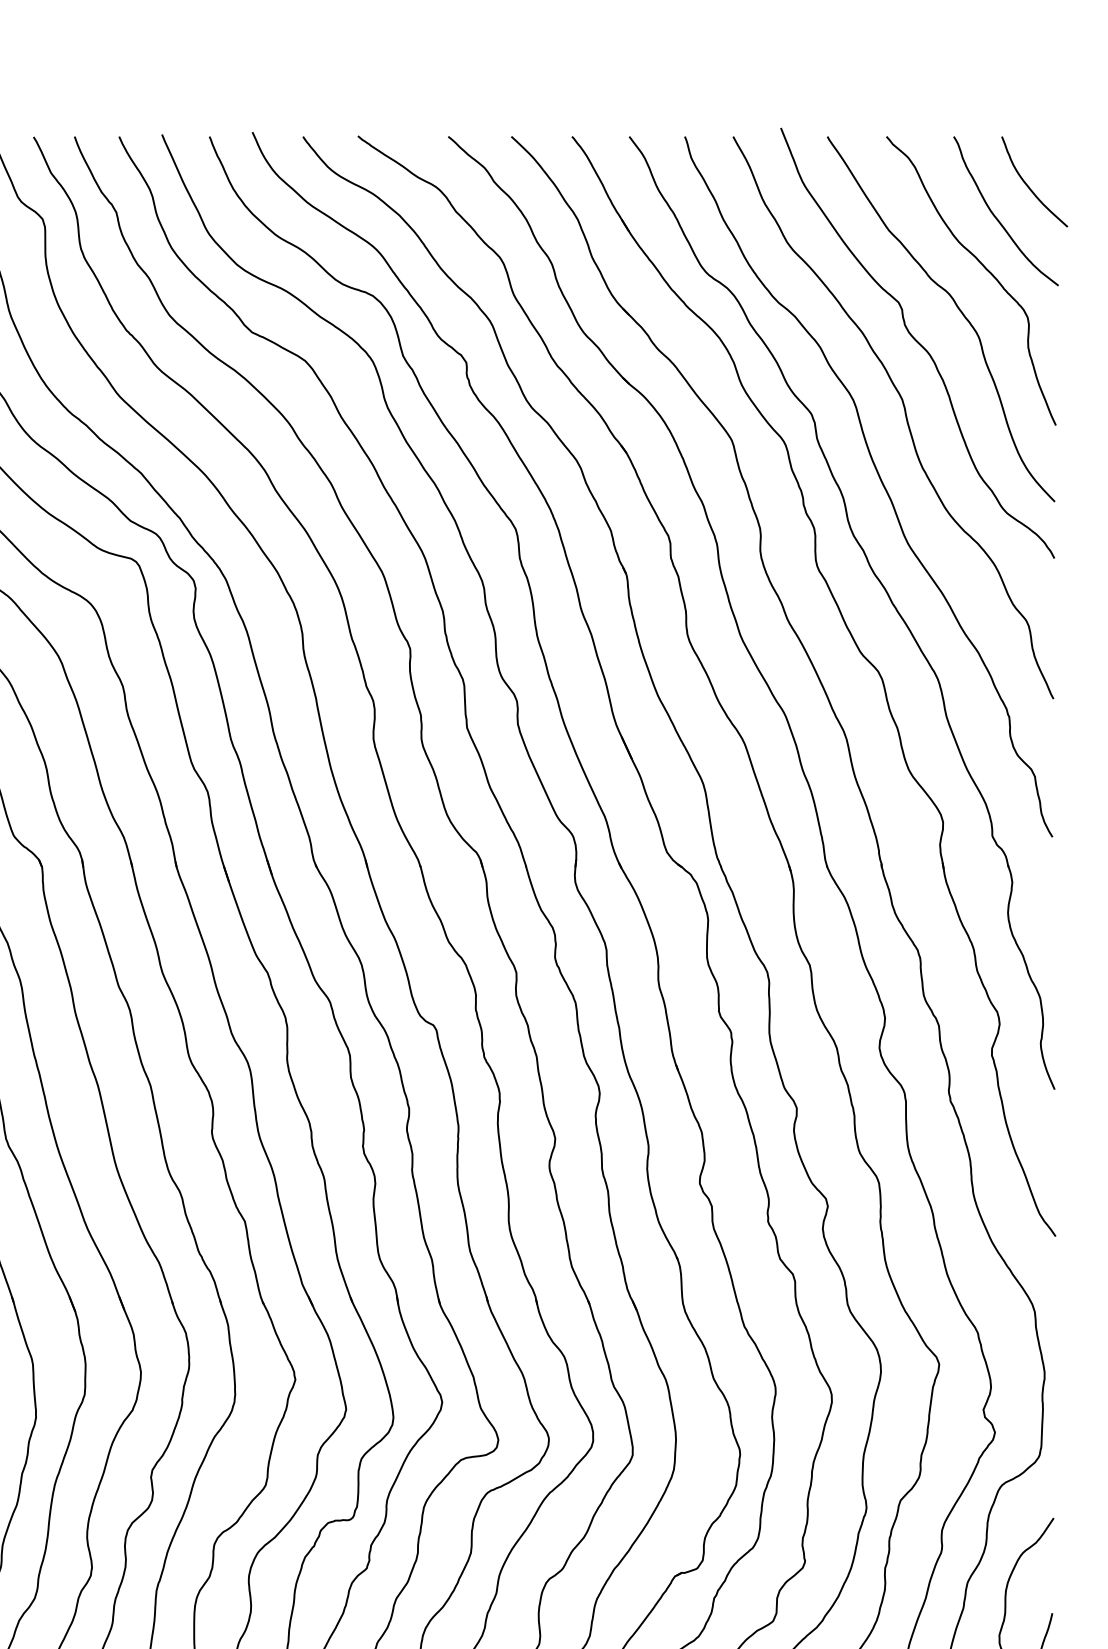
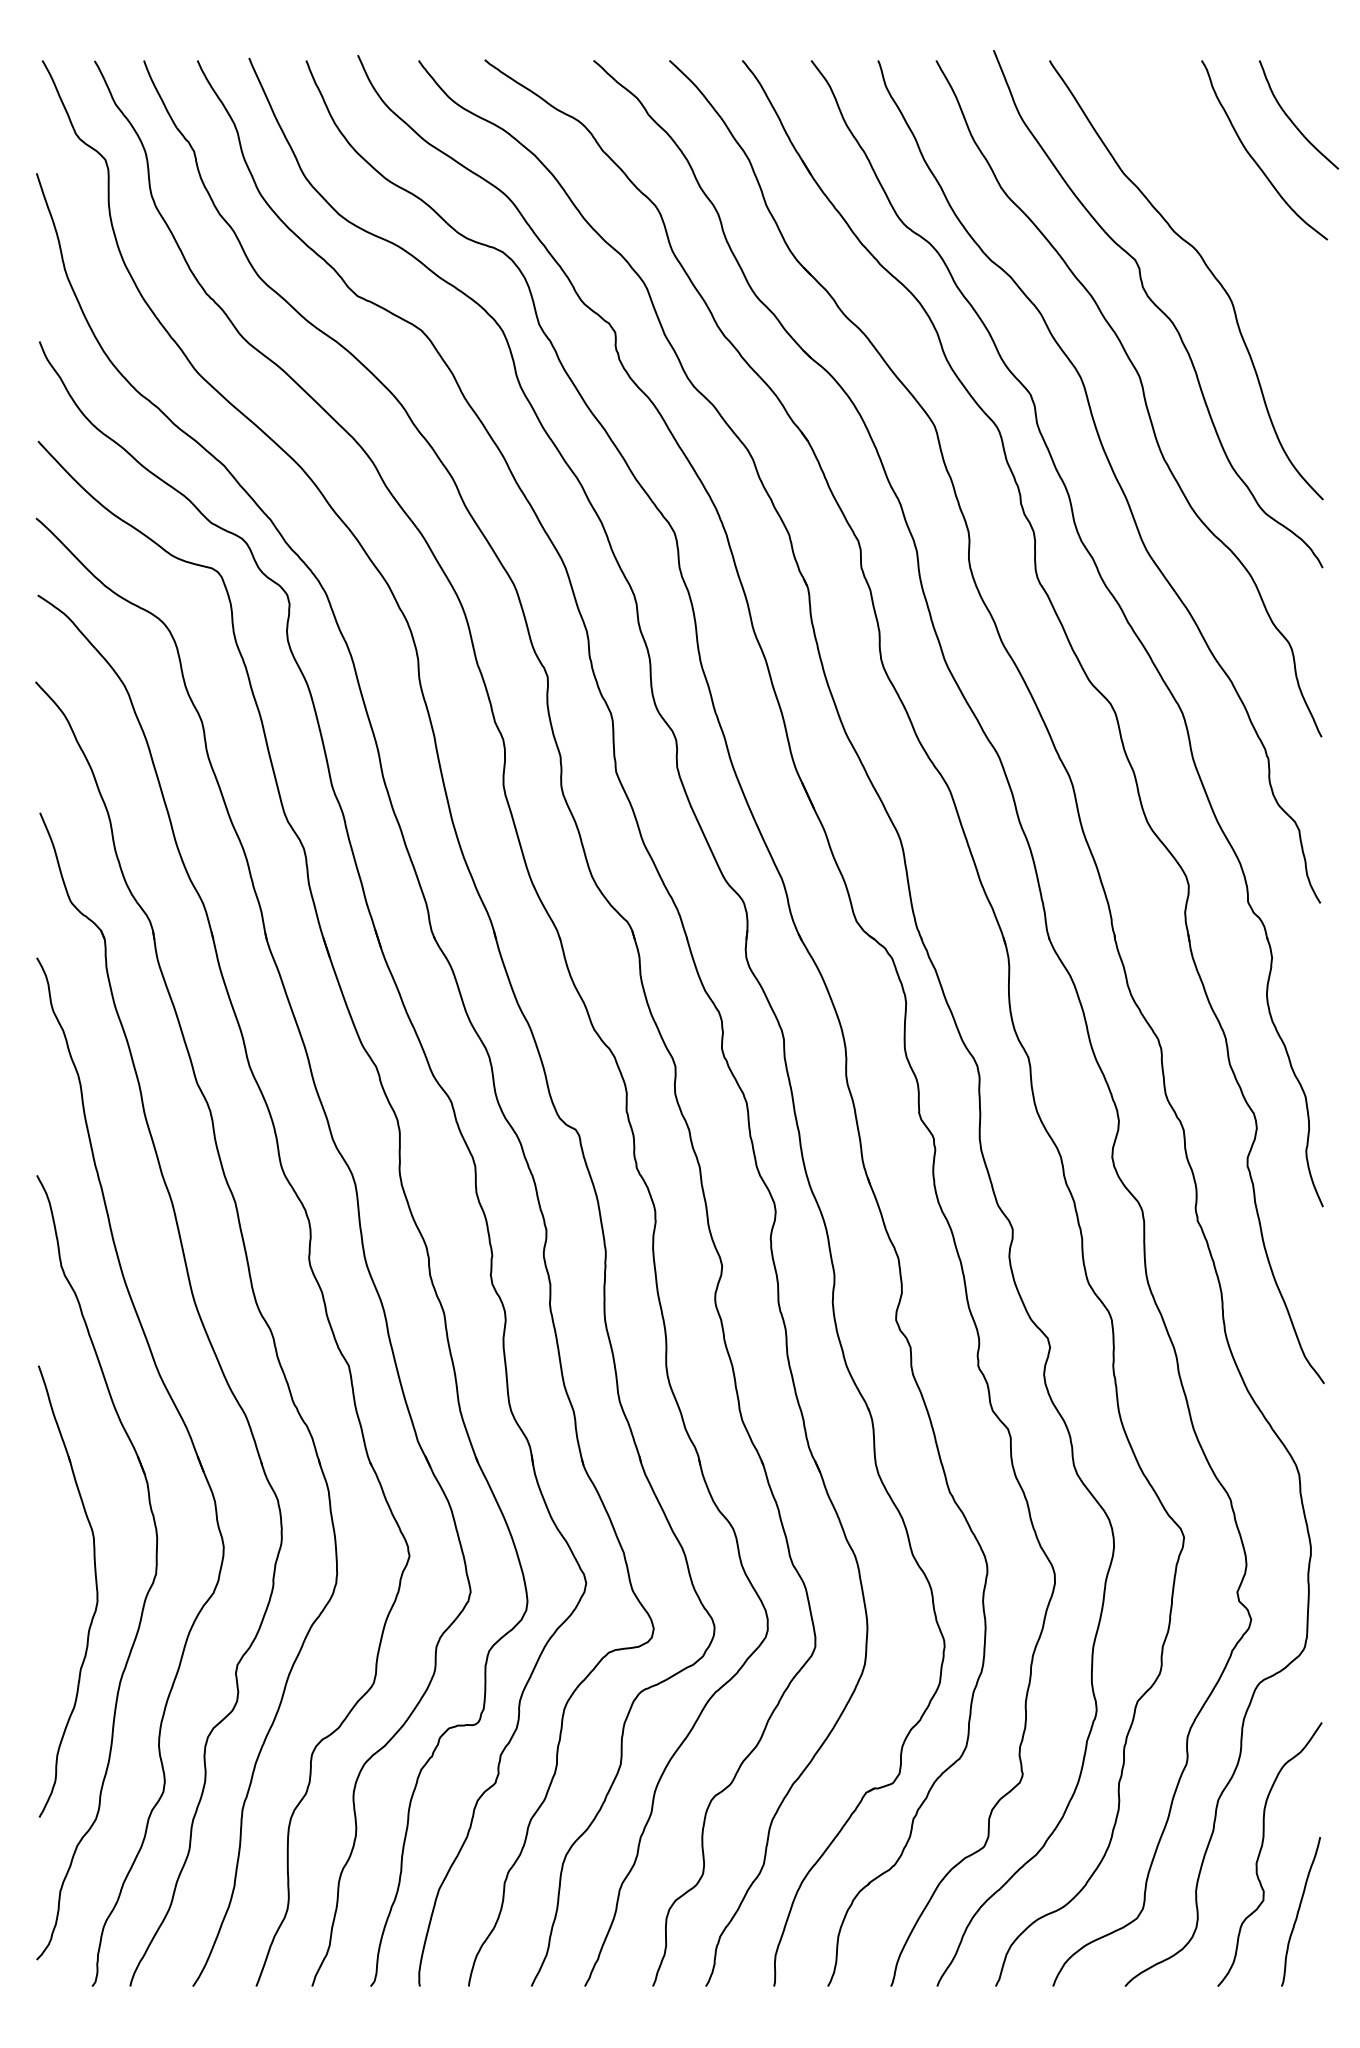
curve: (984, 267) -> (1238, 218), removed

